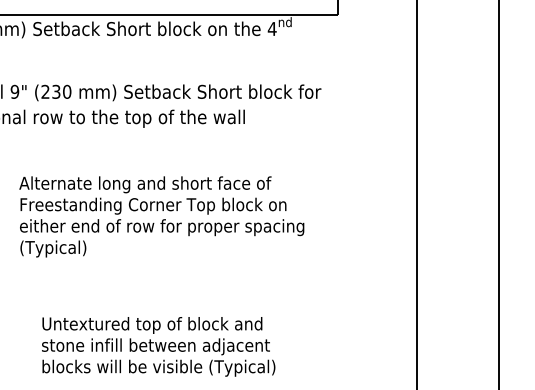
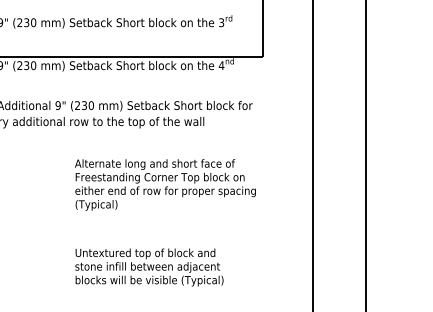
text: (161, 216) -> (165, 184), moved

